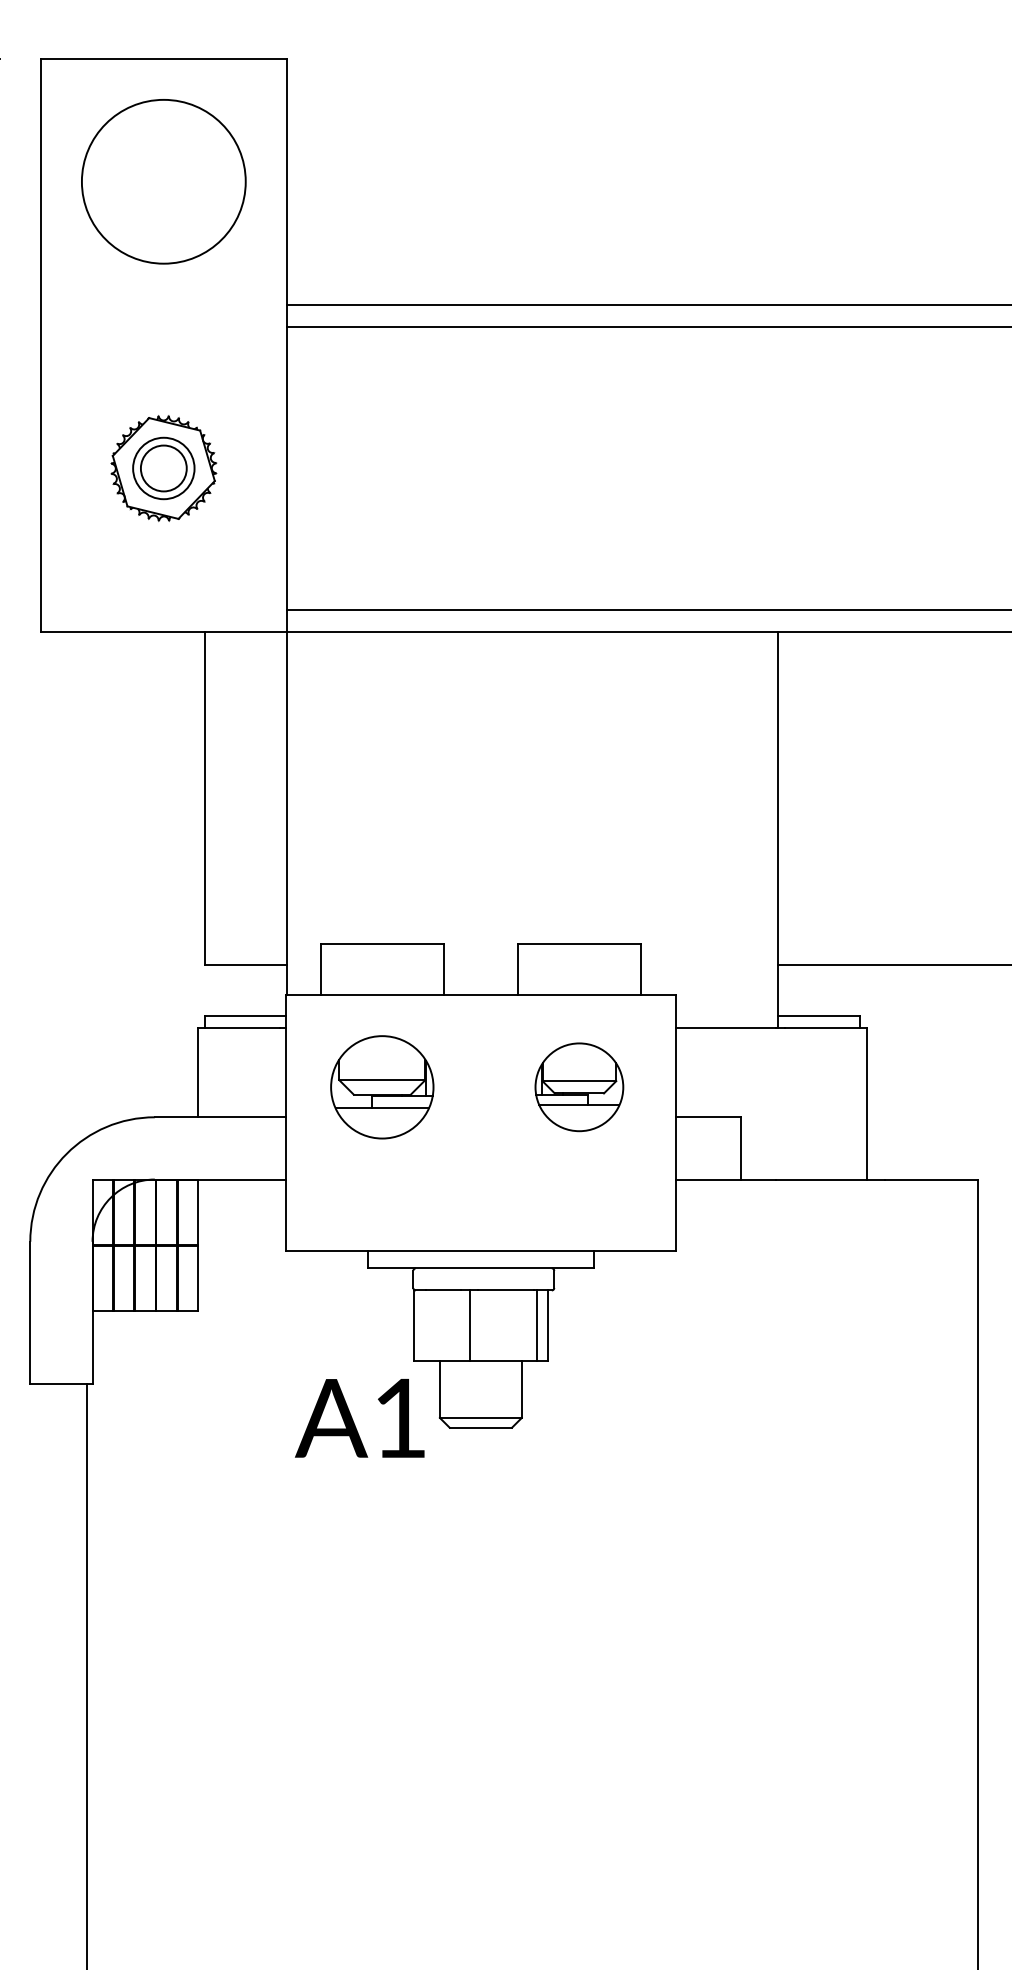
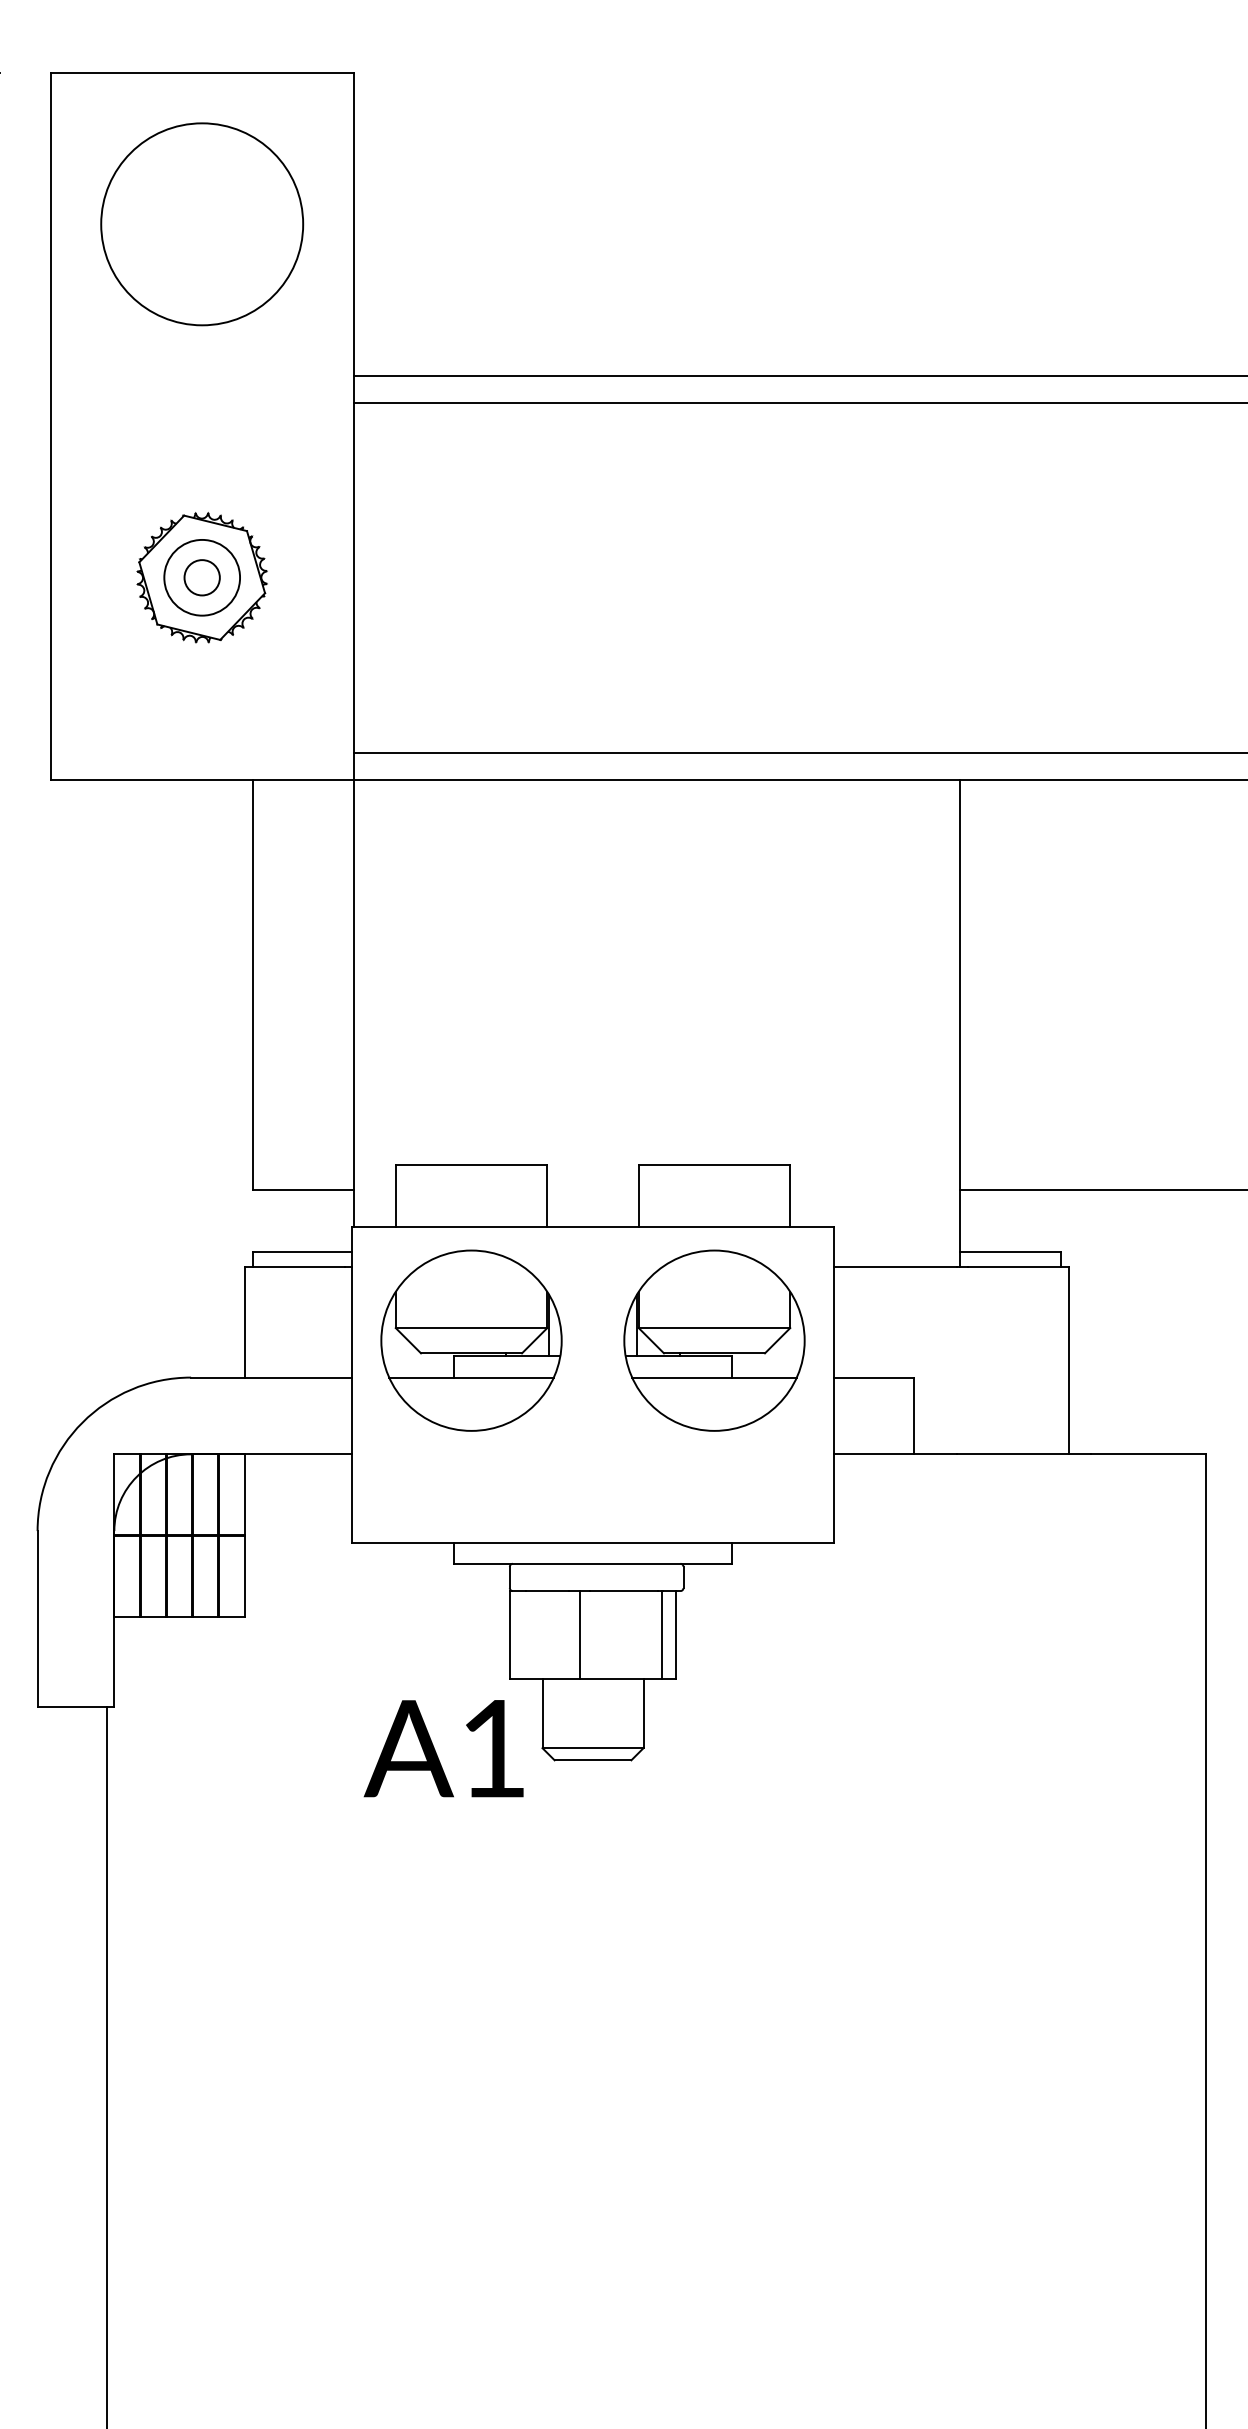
circle: (163, 468) -> (201, 577), size x0.62
part: (382, 1087) -> (471, 1340), size x1.43
part: (579, 1087) -> (714, 1340), size x1.67

